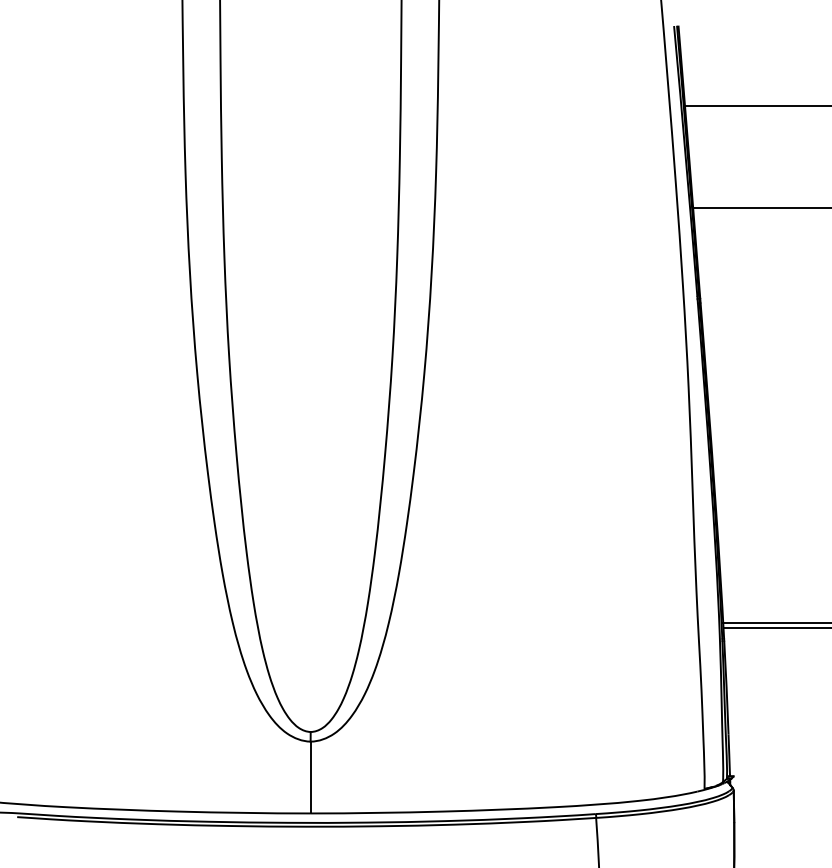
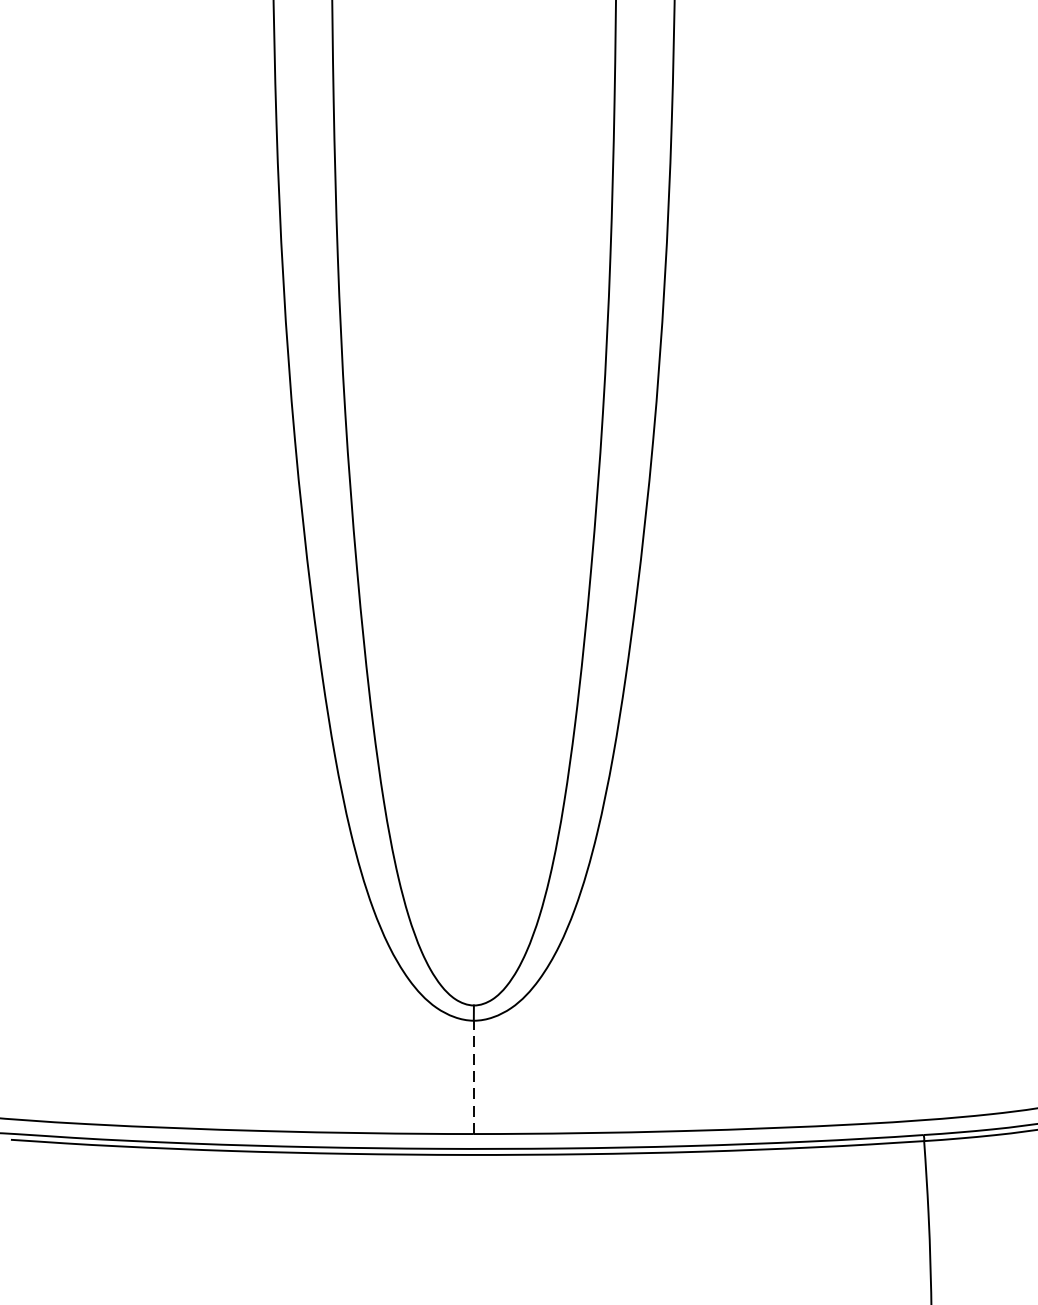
line: (310, 777) -> (473, 1077), solid -> dashed

